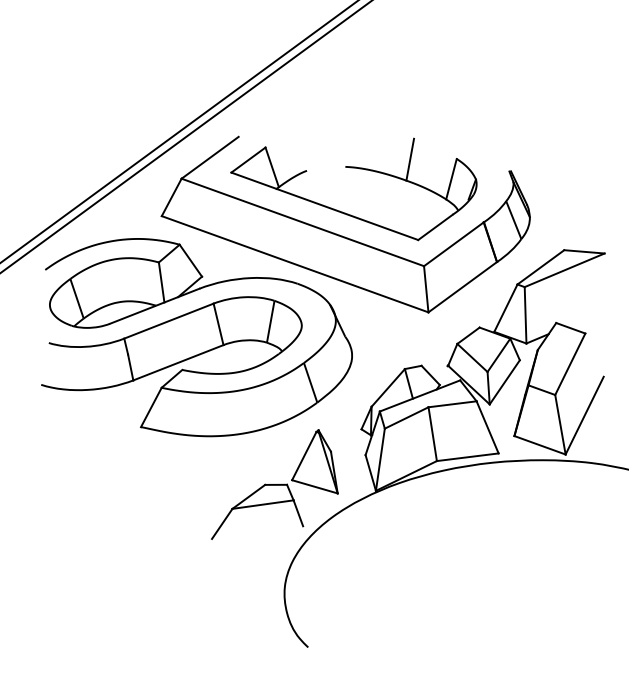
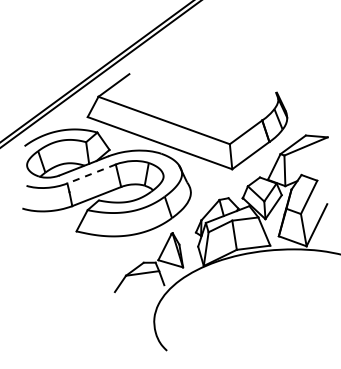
part: (360, 170) -> (195, 92), removed
line: (168, 322) -> (91, 174), solid -> dashed

